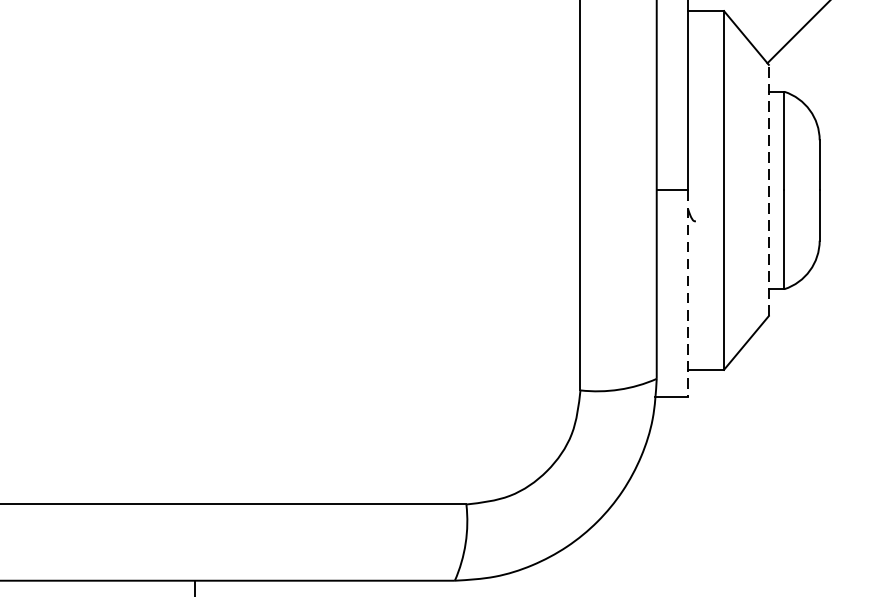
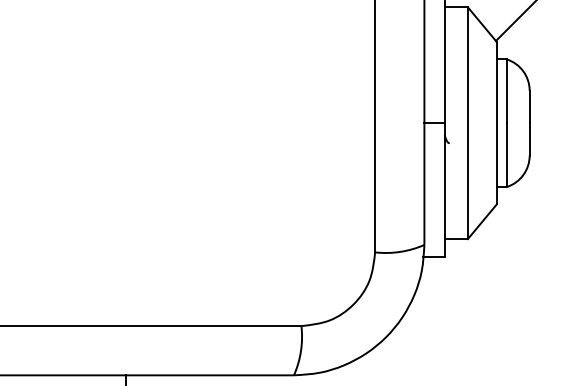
line: (768, 189) -> (496, 122), dashed -> solid
line: (687, 293) -> (444, 189), dashed -> solid

